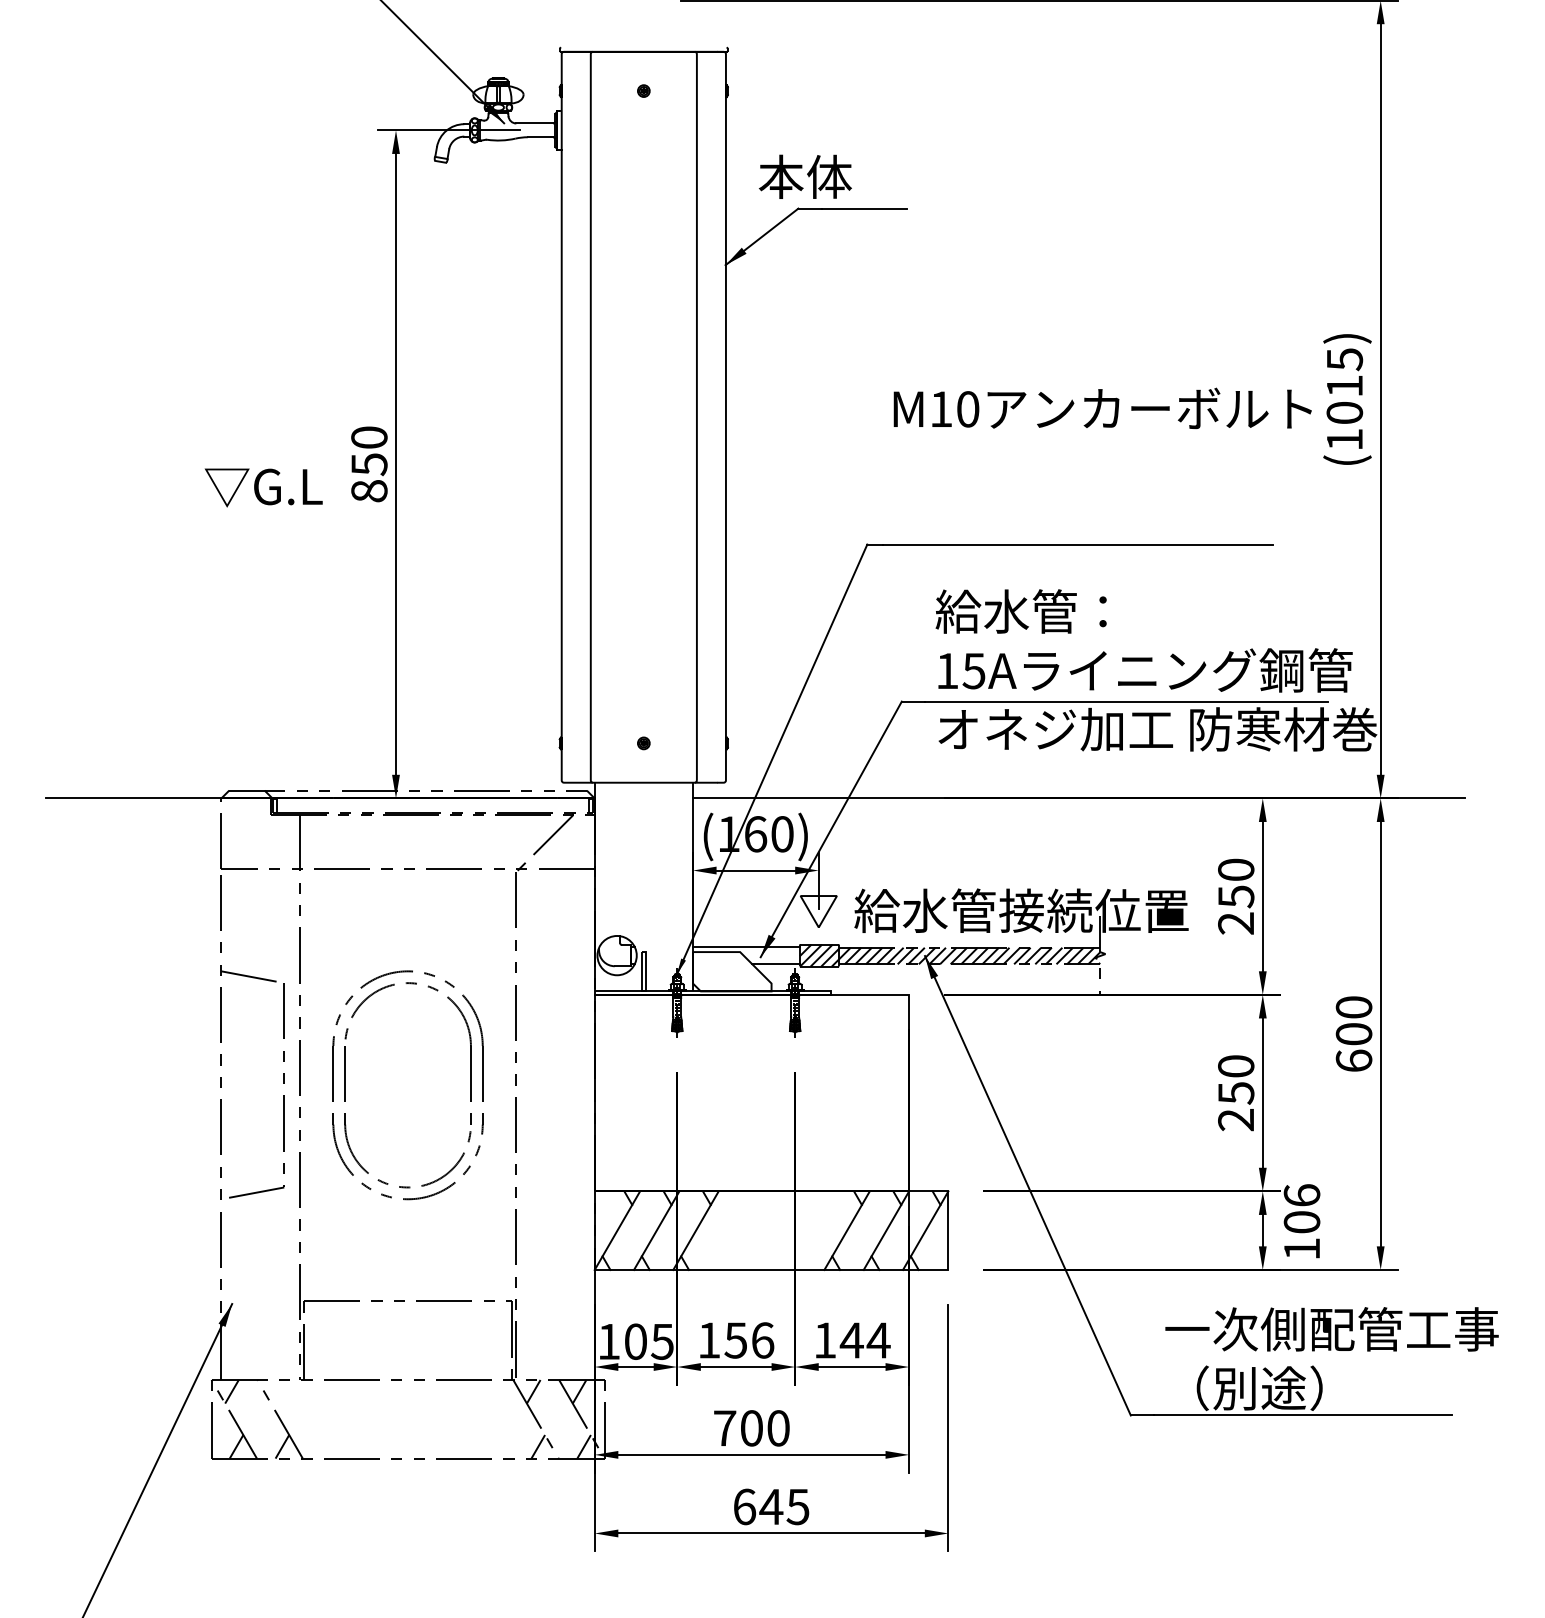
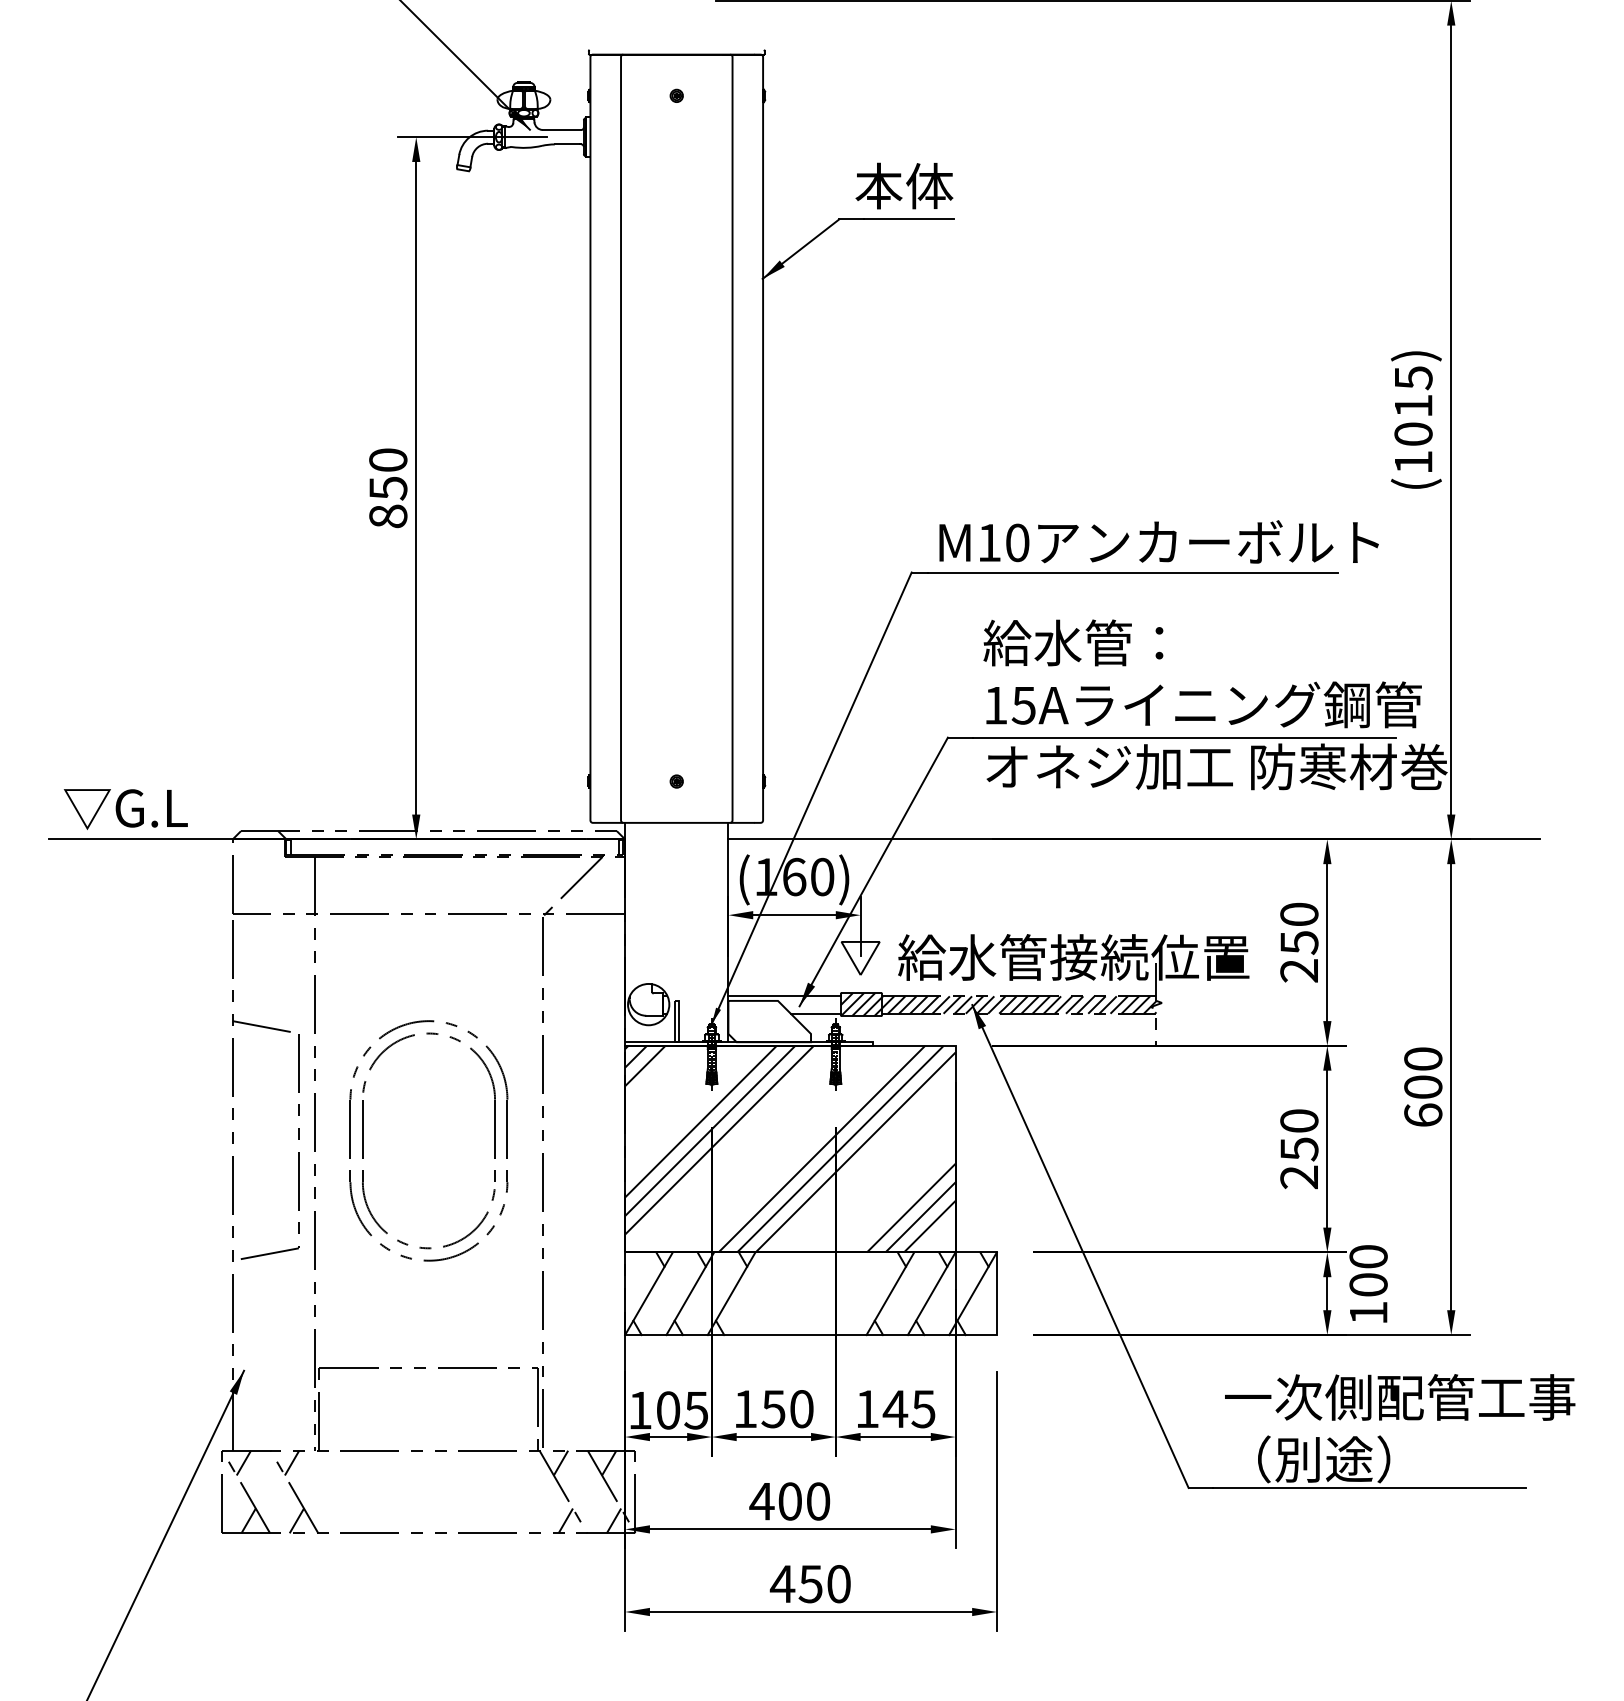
text: (805, 176) -> (904, 185), moved
text: (1102, 408) -> (1158, 542), moved
text: (263, 487) -> (125, 808), moved
hatch: (751, 1092) -> (789, 1148), added
text: (1301, 1195) -> (1368, 1256), 106 -> 100
text: (763, 1340) -> (802, 1409), 156 -> 150
text: (878, 1340) -> (923, 1409), 144 -> 145
line: (277, 1391) -> (291, 1462), added
text: (724, 1427) -> (761, 1500), 700 -> 400
text: (770, 1506) -> (809, 1583), 645 -> 450

